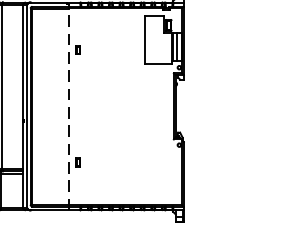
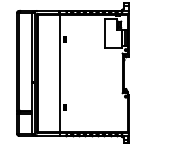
line: (68, 106) -> (59, 73), dashed -> solid

